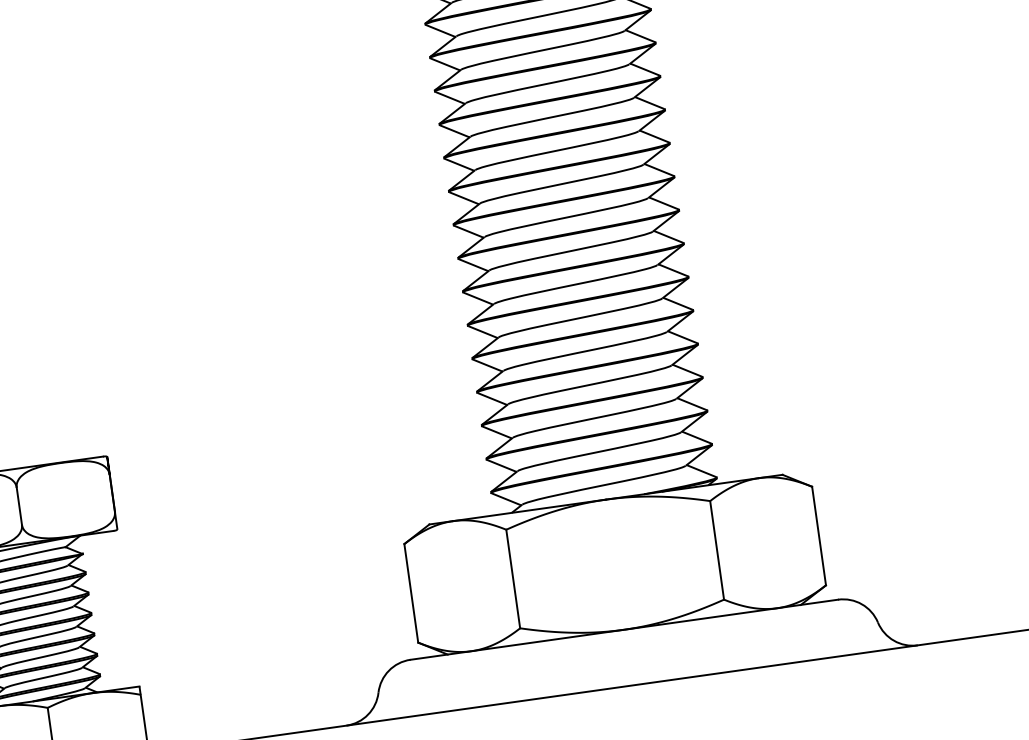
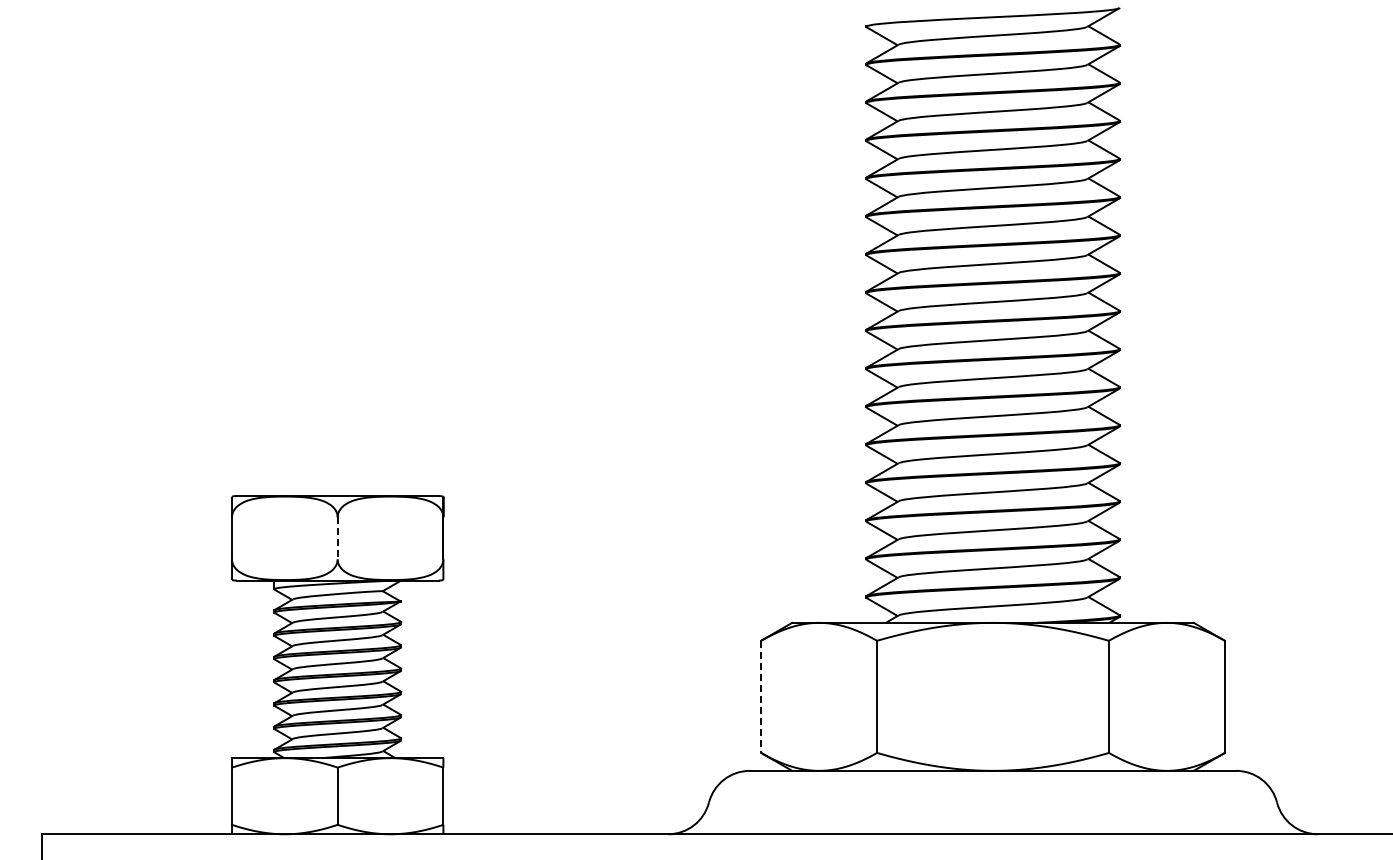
line: (19, 506) -> (337, 538), solid -> dashed
line: (411, 593) -> (761, 697), solid -> dashed

